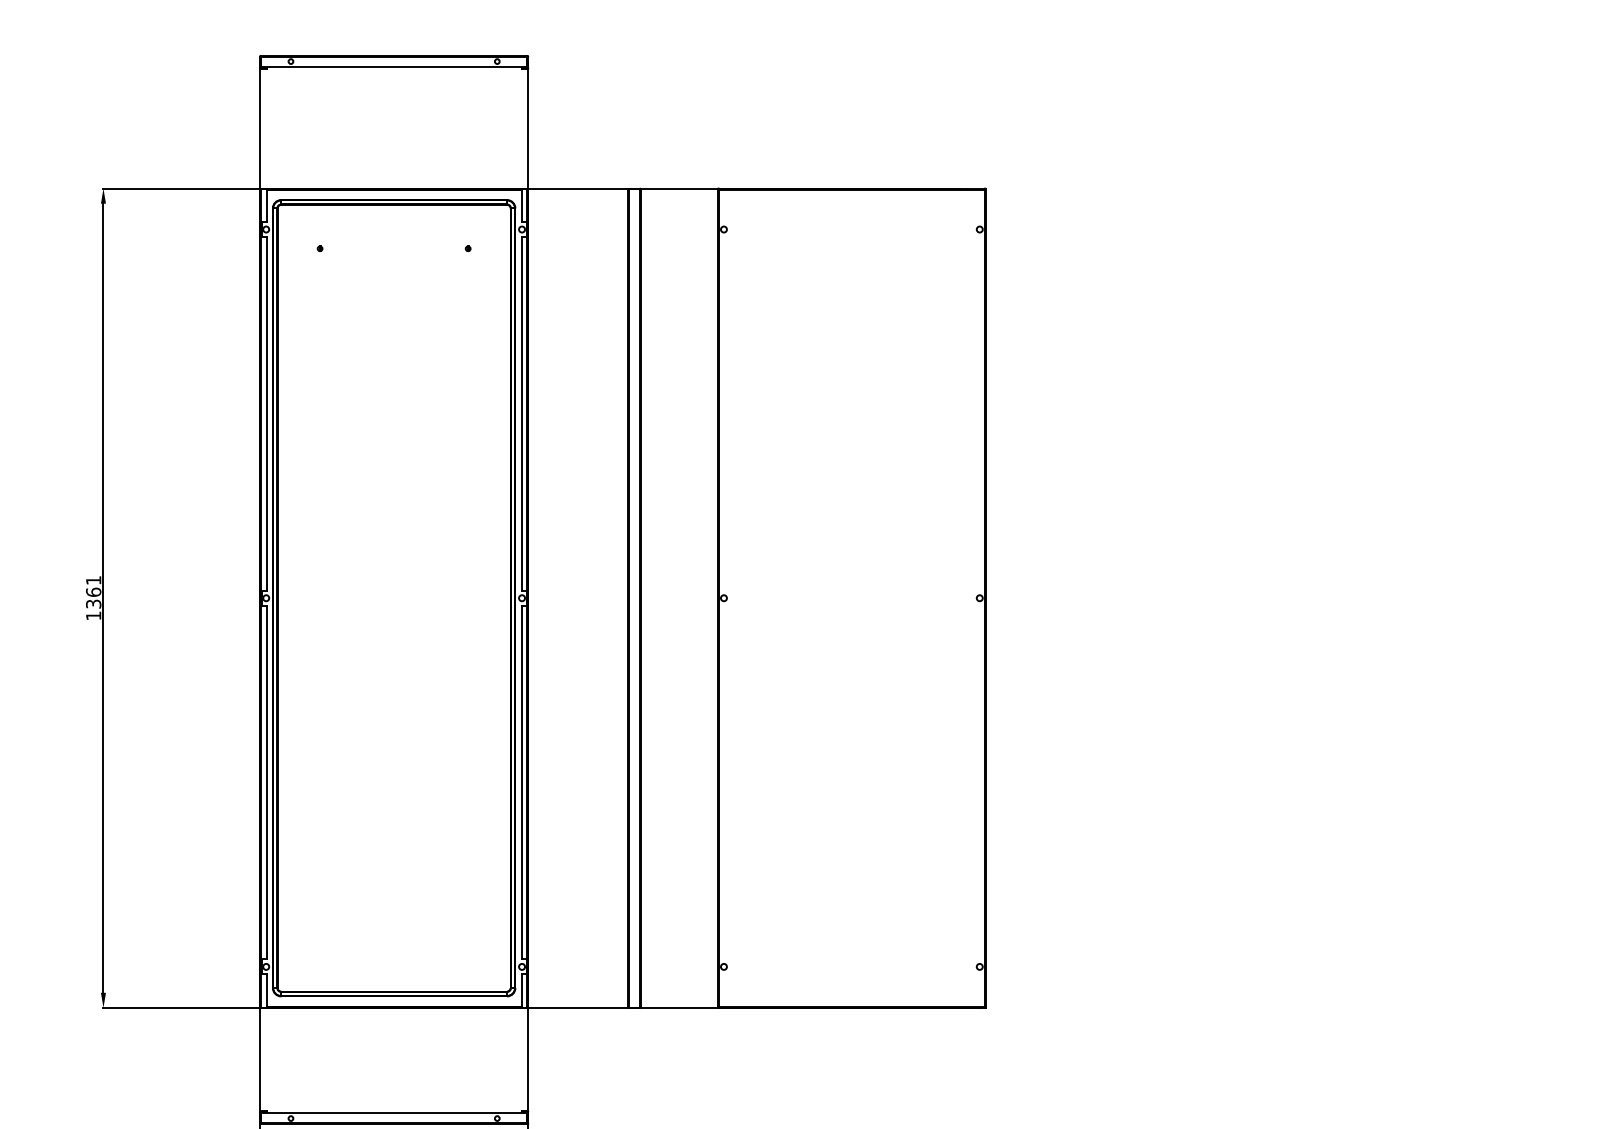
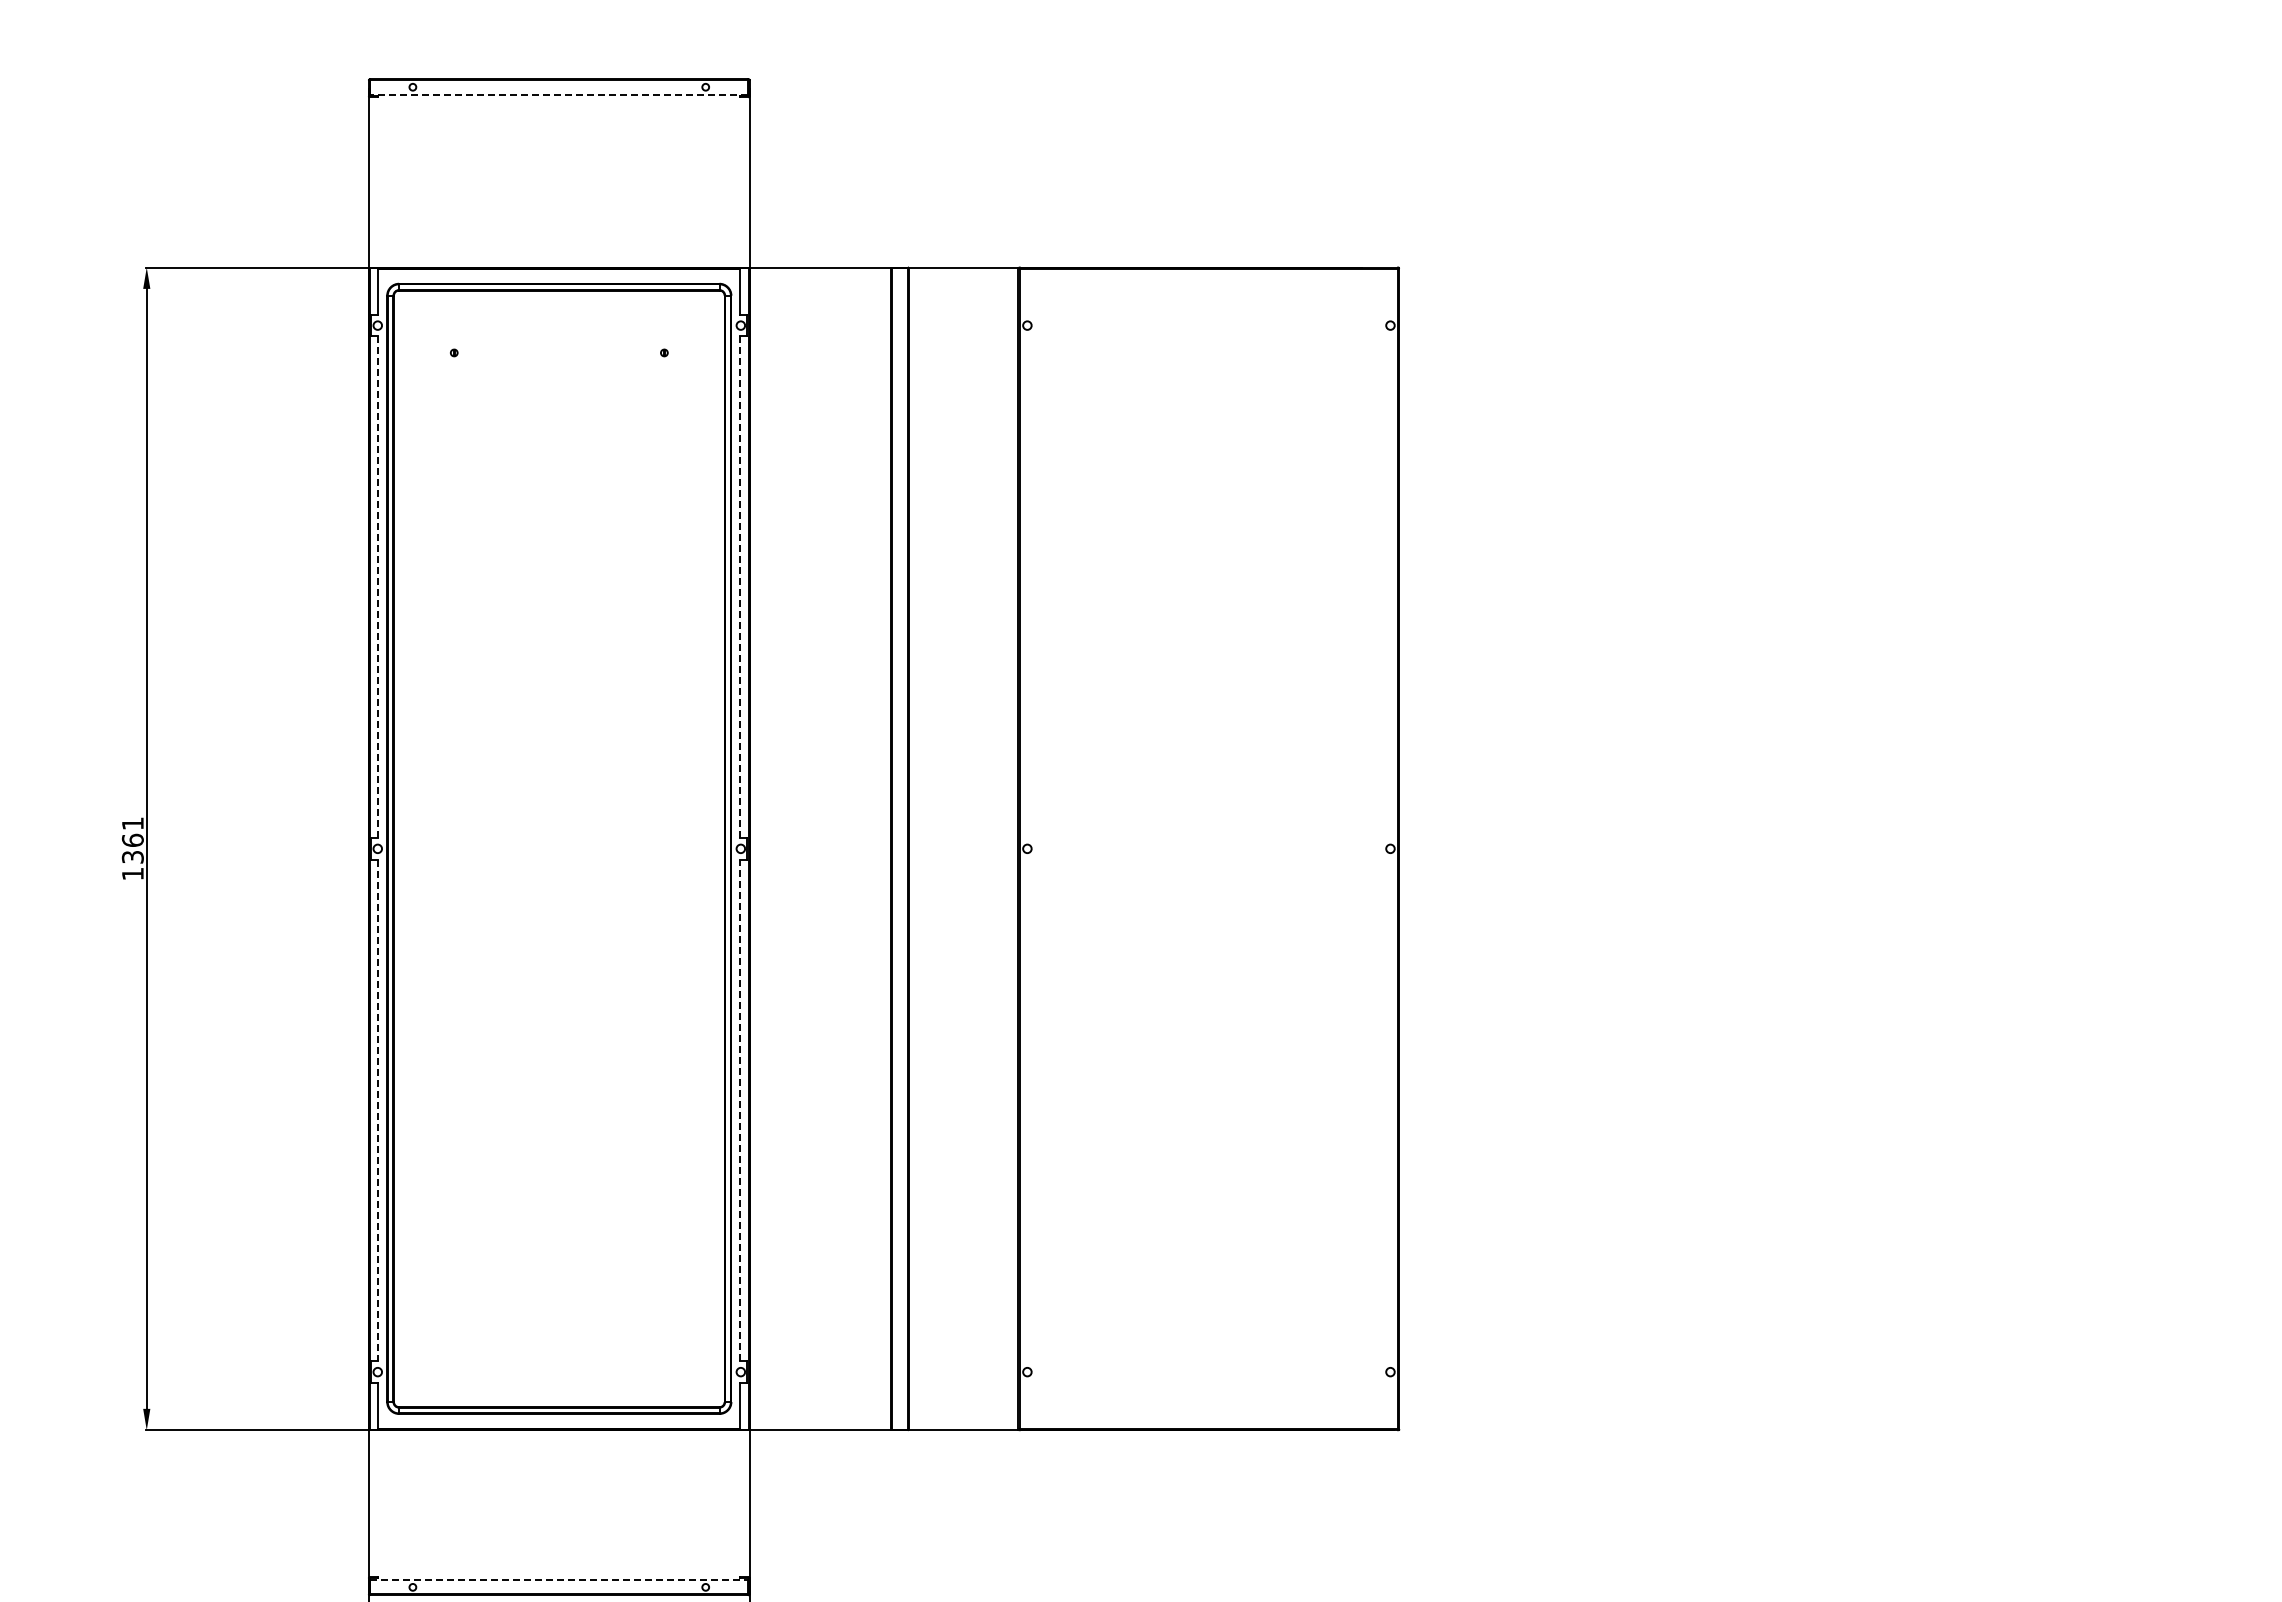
line: (393, 66) -> (558, 94), solid -> dashed
line: (266, 414) -> (378, 587), solid -> dashed
line: (521, 414) -> (740, 587), solid -> dashed
line: (266, 782) -> (378, 1110), solid -> dashed
line: (521, 782) -> (740, 1110), solid -> dashed
line: (394, 1113) -> (559, 1579), solid -> dashed

